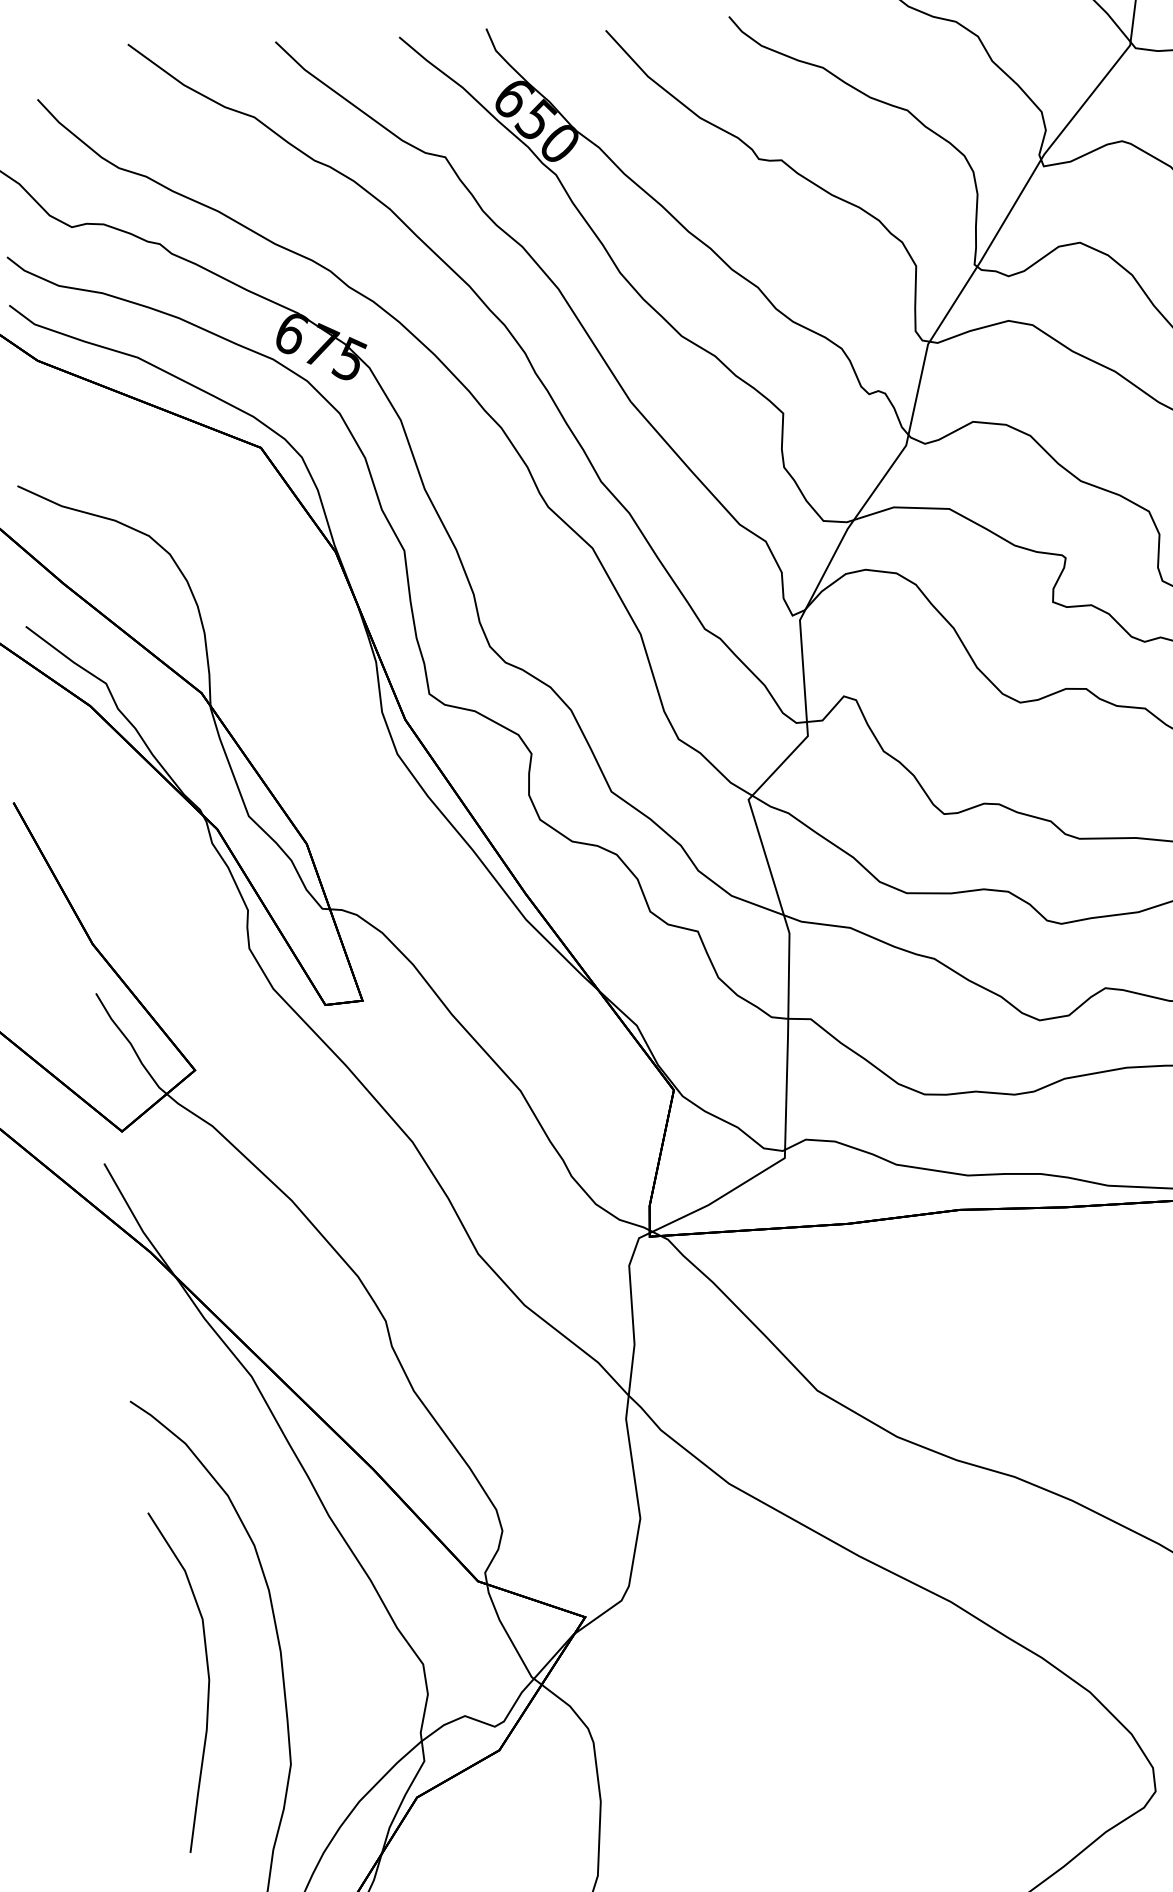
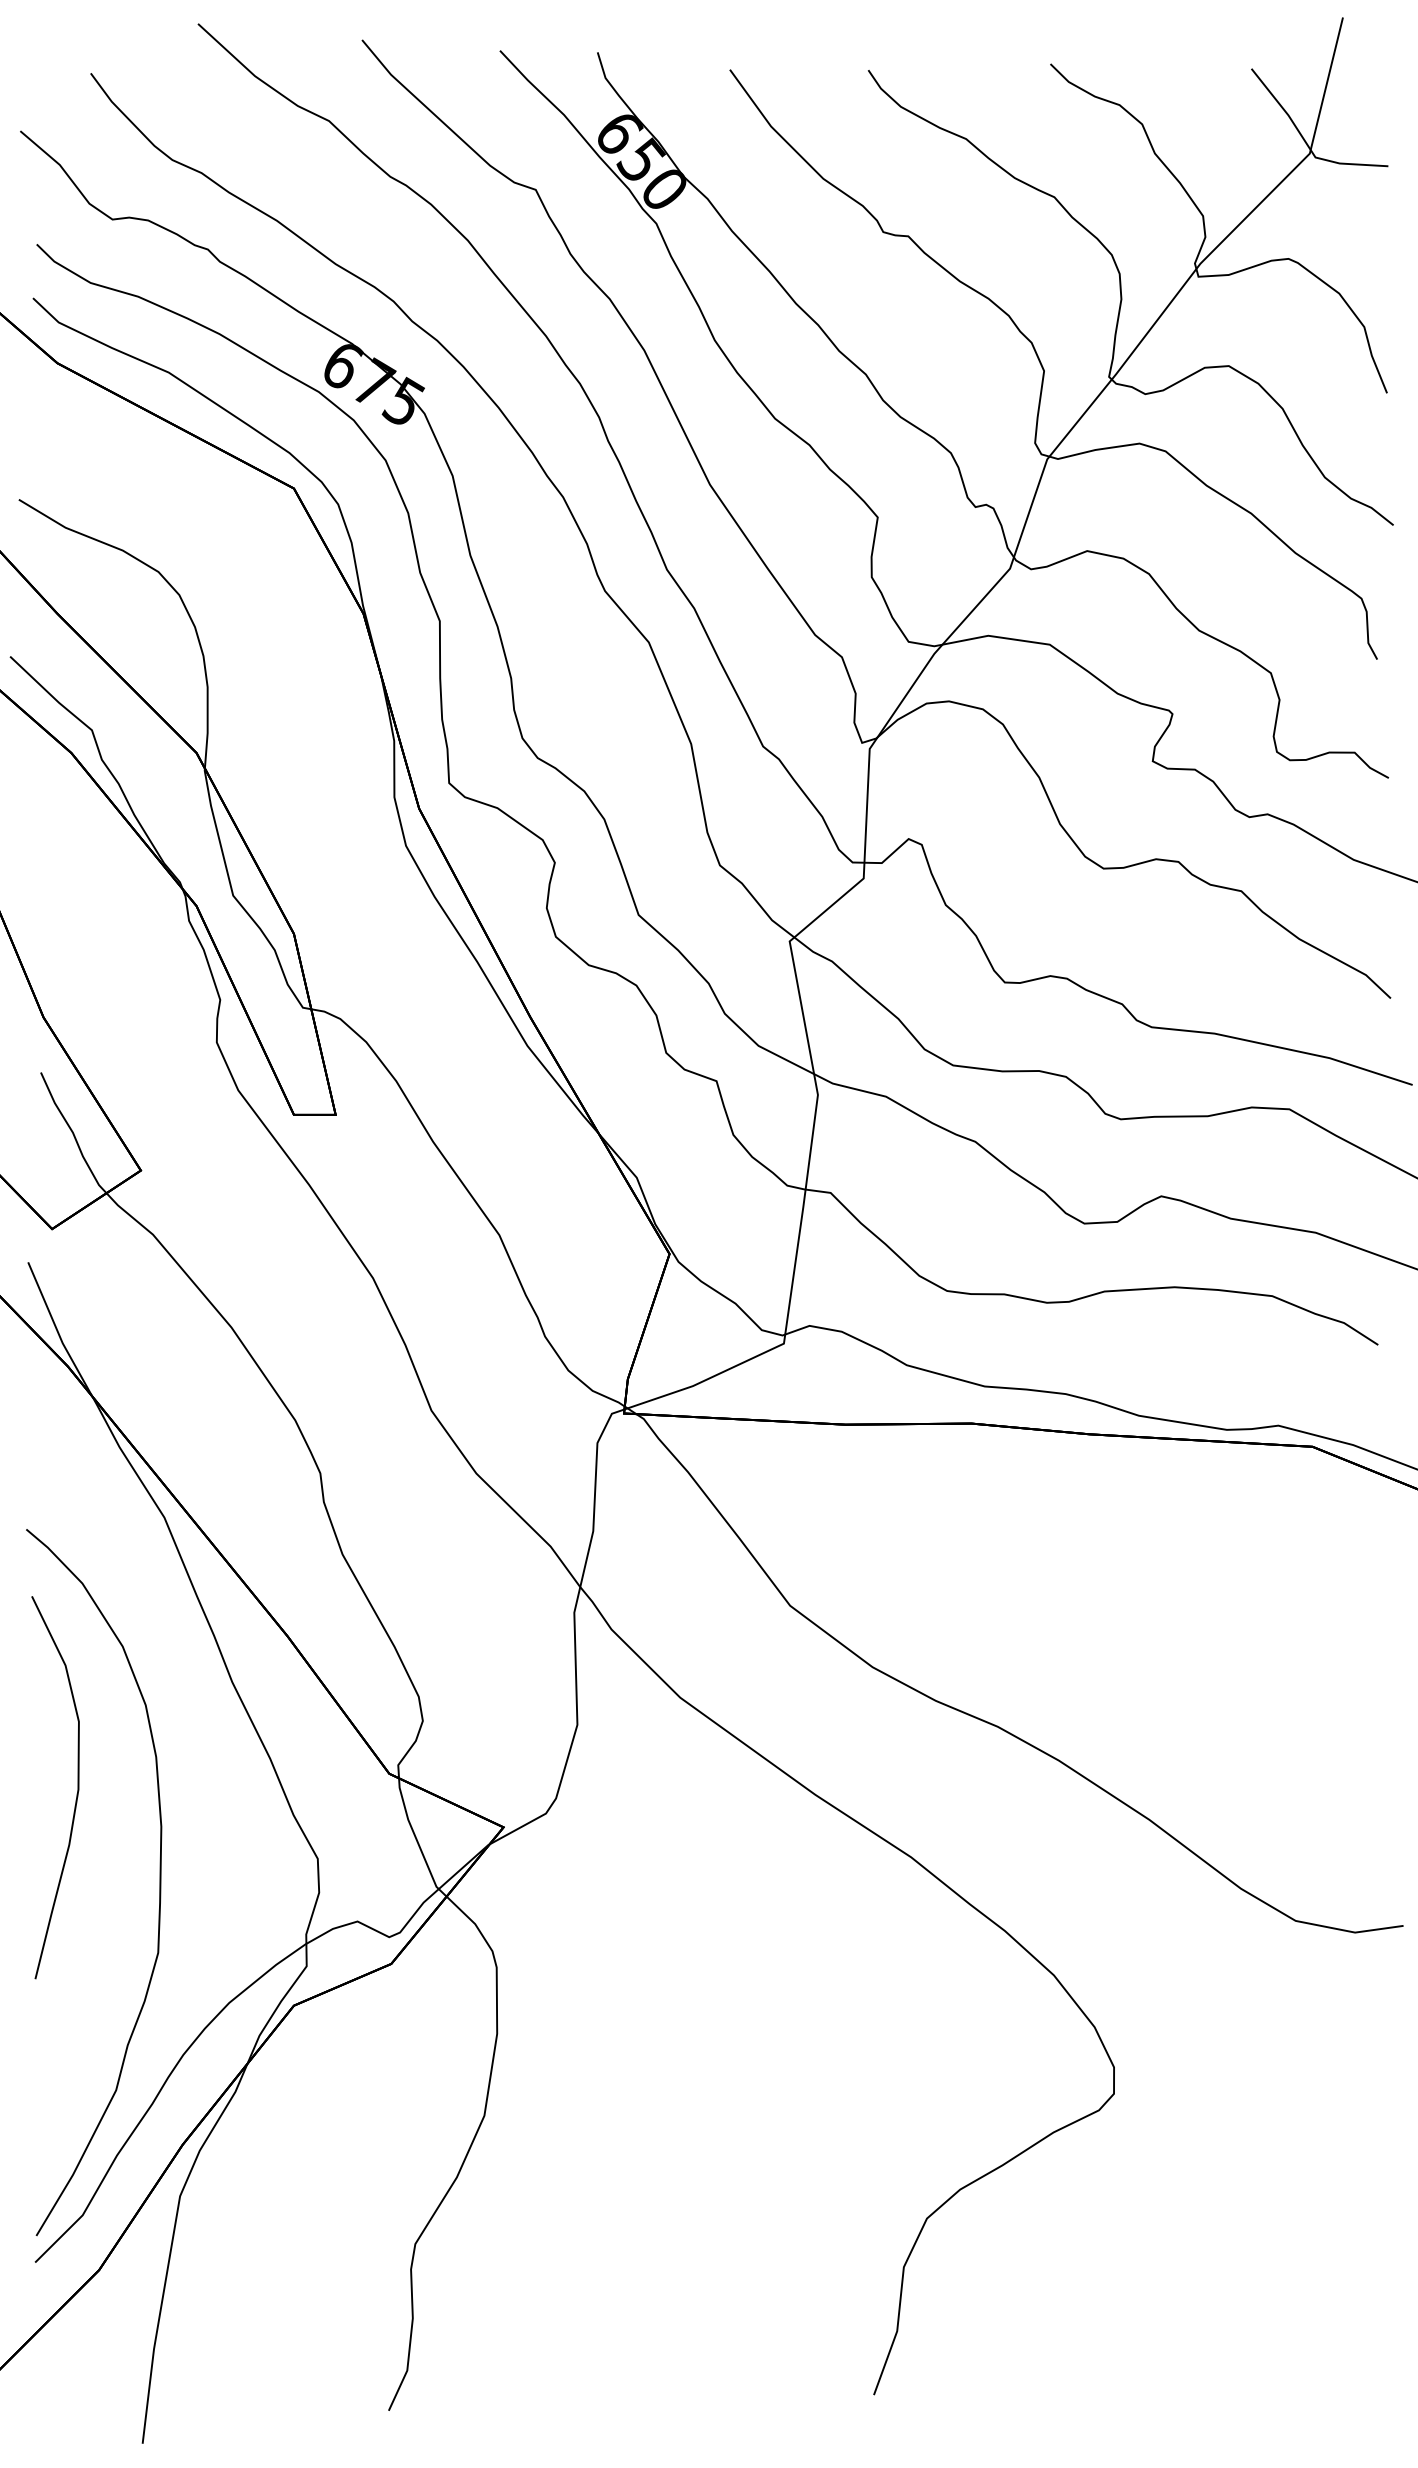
curve: (207, 1683) -> (76, 1793), moved

